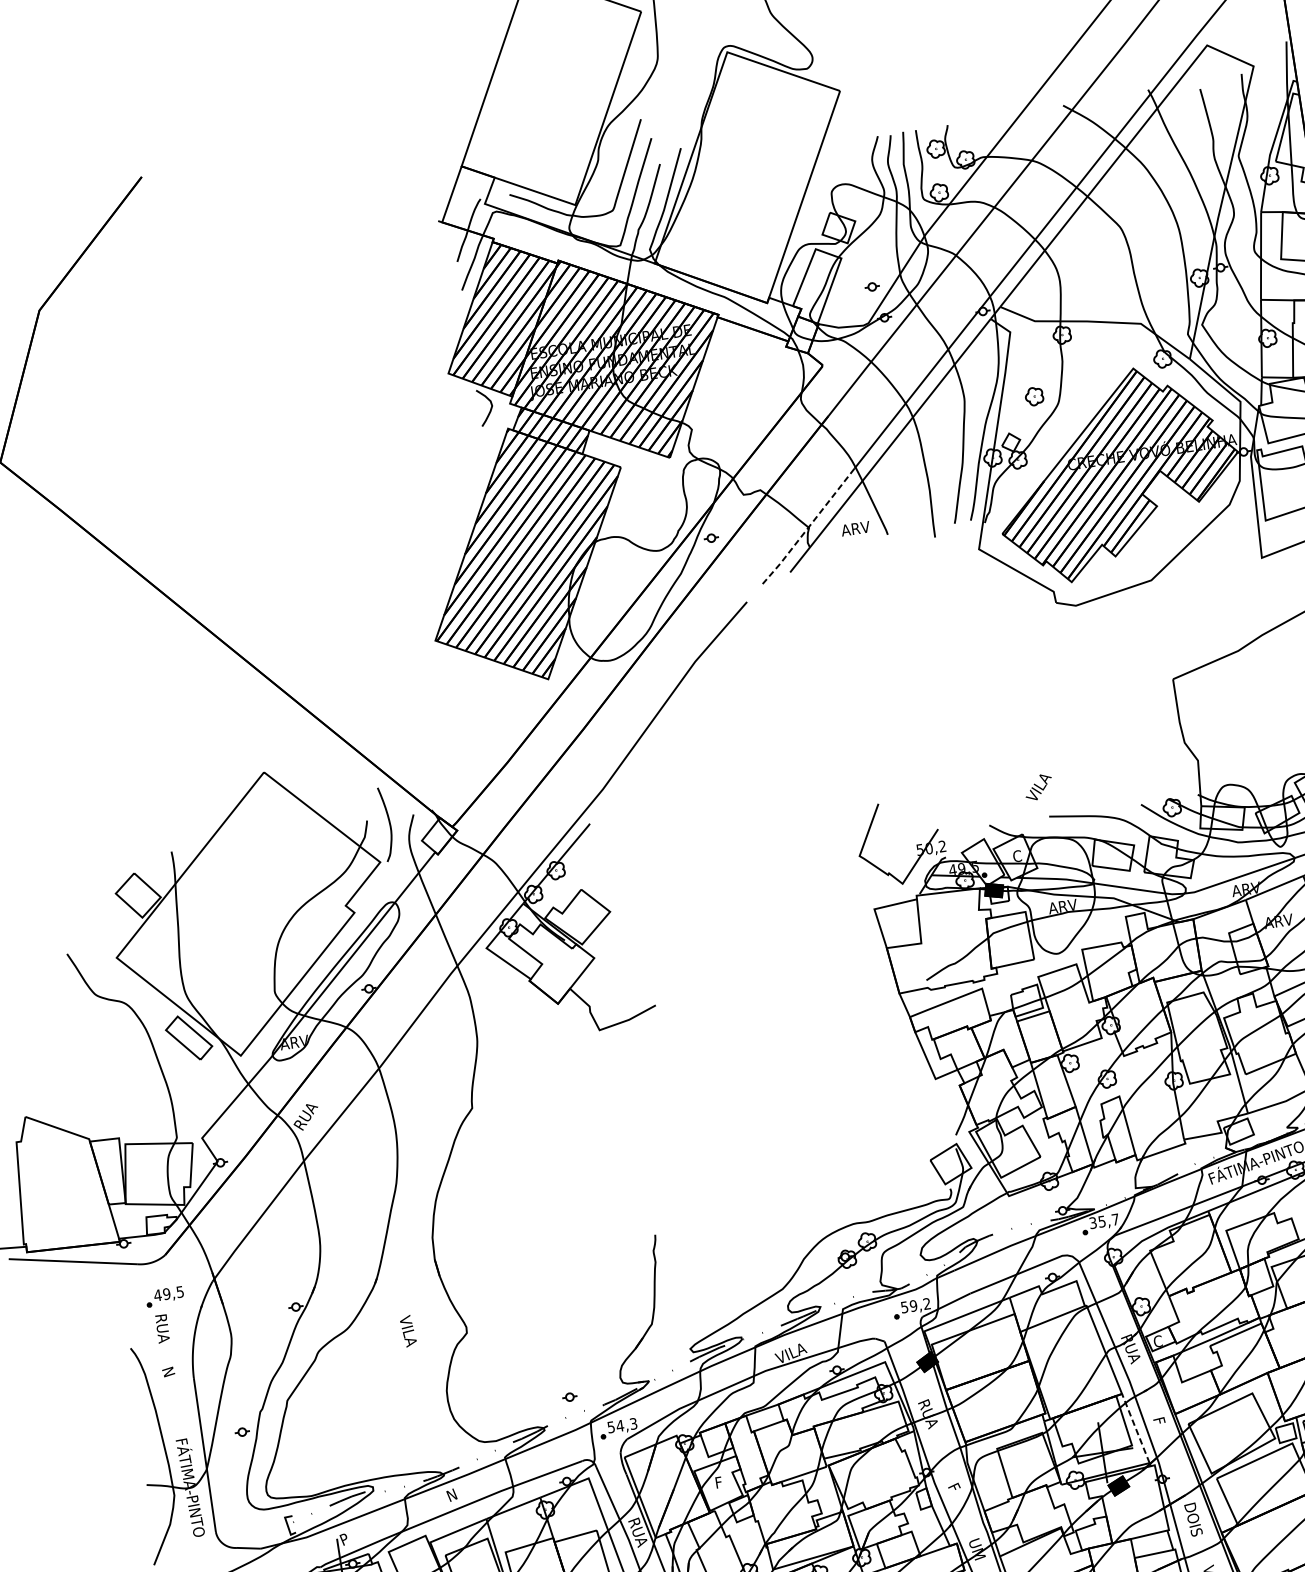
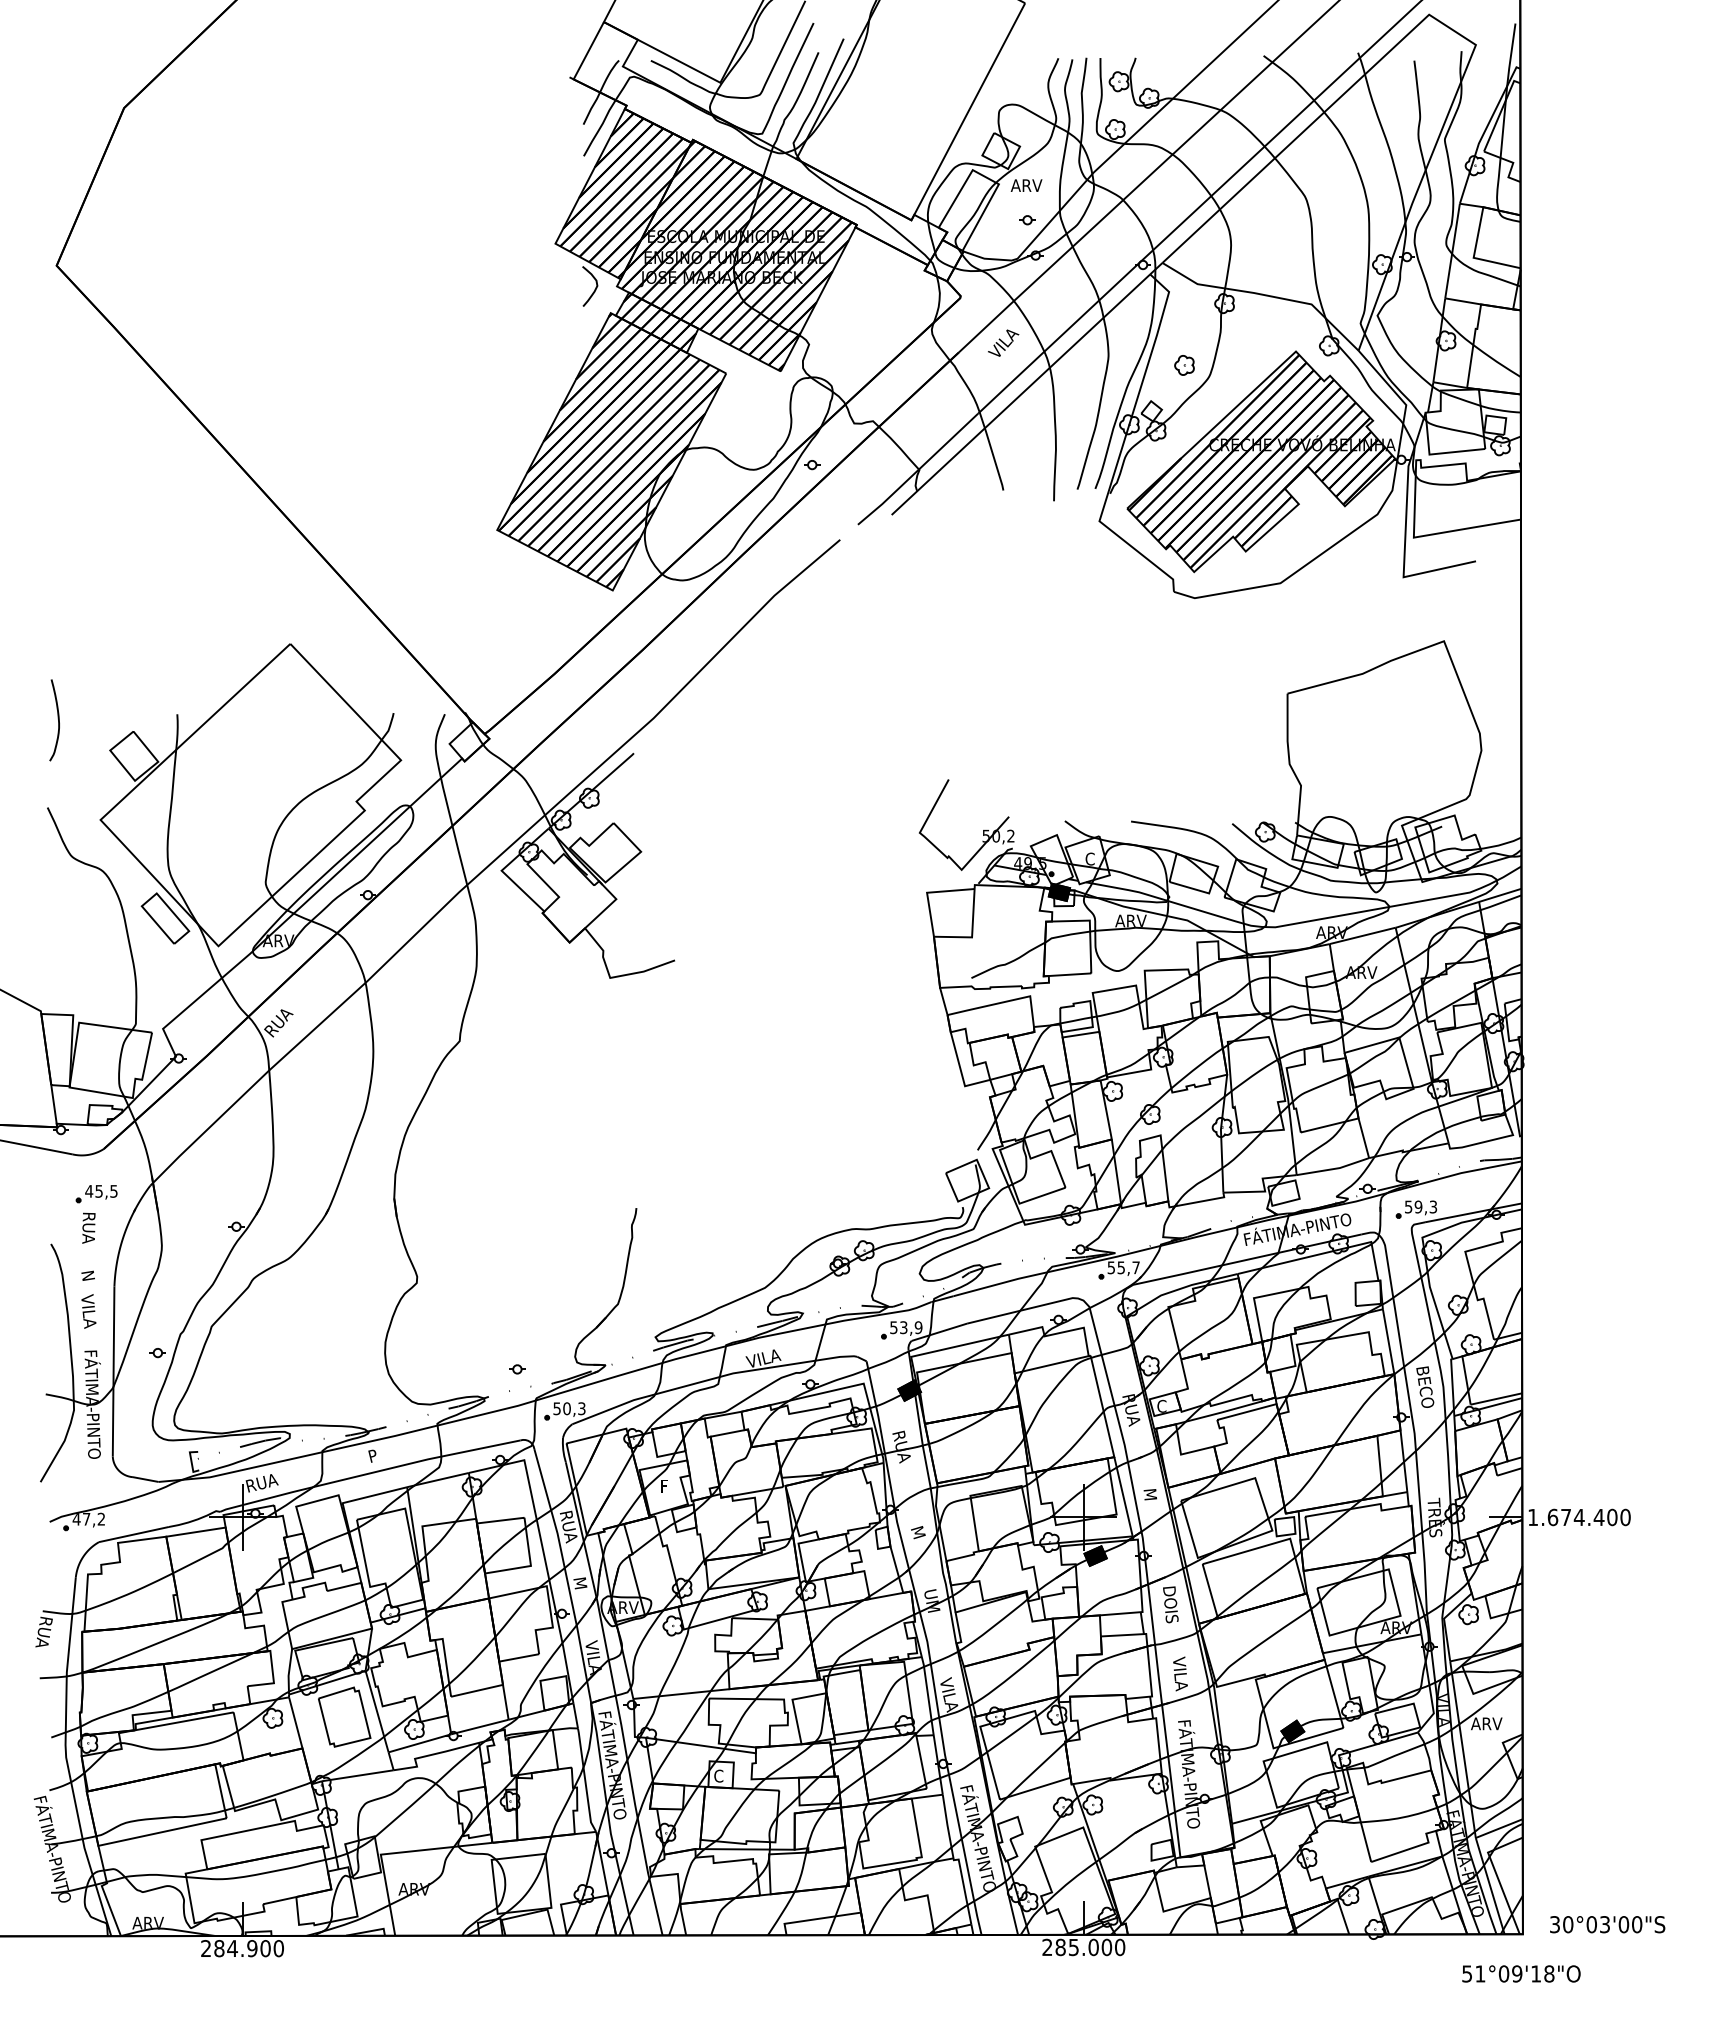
line: (807, 528) -> (917, 470), dashed -> solid
text: (855, 528) -> (1026, 185), moved
text: (1038, 786) -> (1003, 342), moved
curve: (388, 822) -> (57, 718), moved
text: (1093, 1222) -> (1111, 1267), 35,7 -> 55,7
text: (166, 1294) -> (98, 1191), 49,5 -> 45,5
text: (919, 1304) -> (910, 1327), 59,2 -> 53,9
text: (408, 1331) -> (88, 1311), moved
text: (1160, 1423) -> (1150, 1495), F -> M
text: (619, 1425) -> (566, 1408), 54,3 -> 50,3
line: (1135, 1428) -> (1123, 1496), dashed -> solid
text: (956, 1489) -> (919, 1533), F -> M
text: (452, 1493) -> (374, 1454), N -> P
text: (355, 1534) -> (263, 1482), P -> RUA

